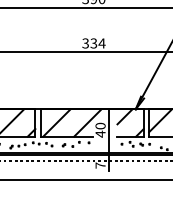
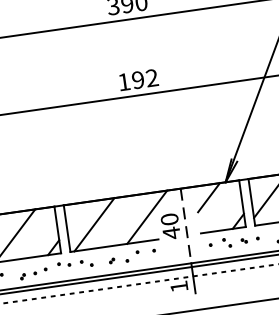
text: (93, 43) -> (137, 80), 334 -> 192
line: (109, 131) -> (186, 226), solid -> dashed
text: (100, 165) -> (179, 286), 7 -> 1

